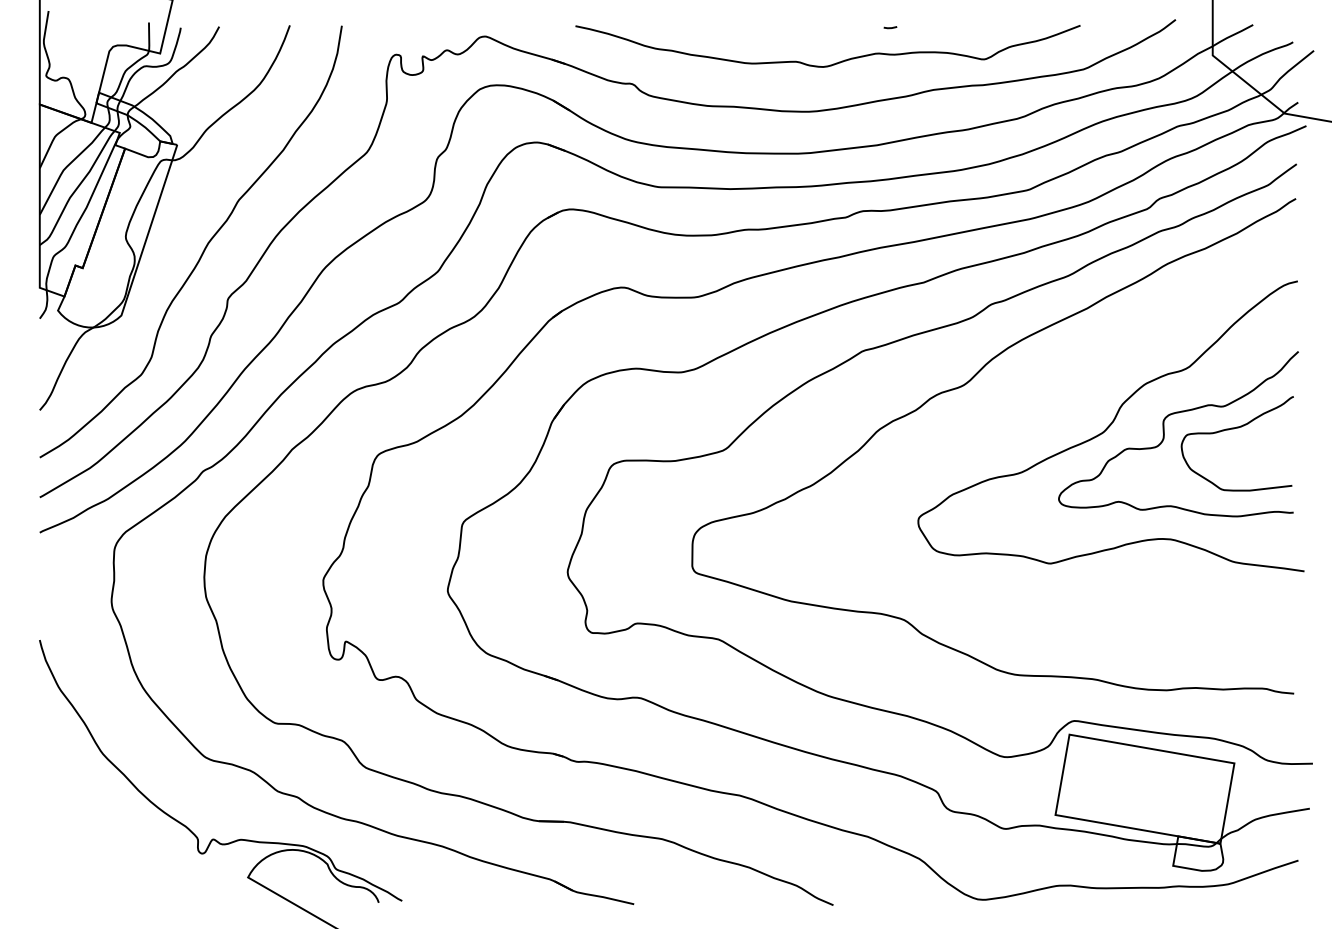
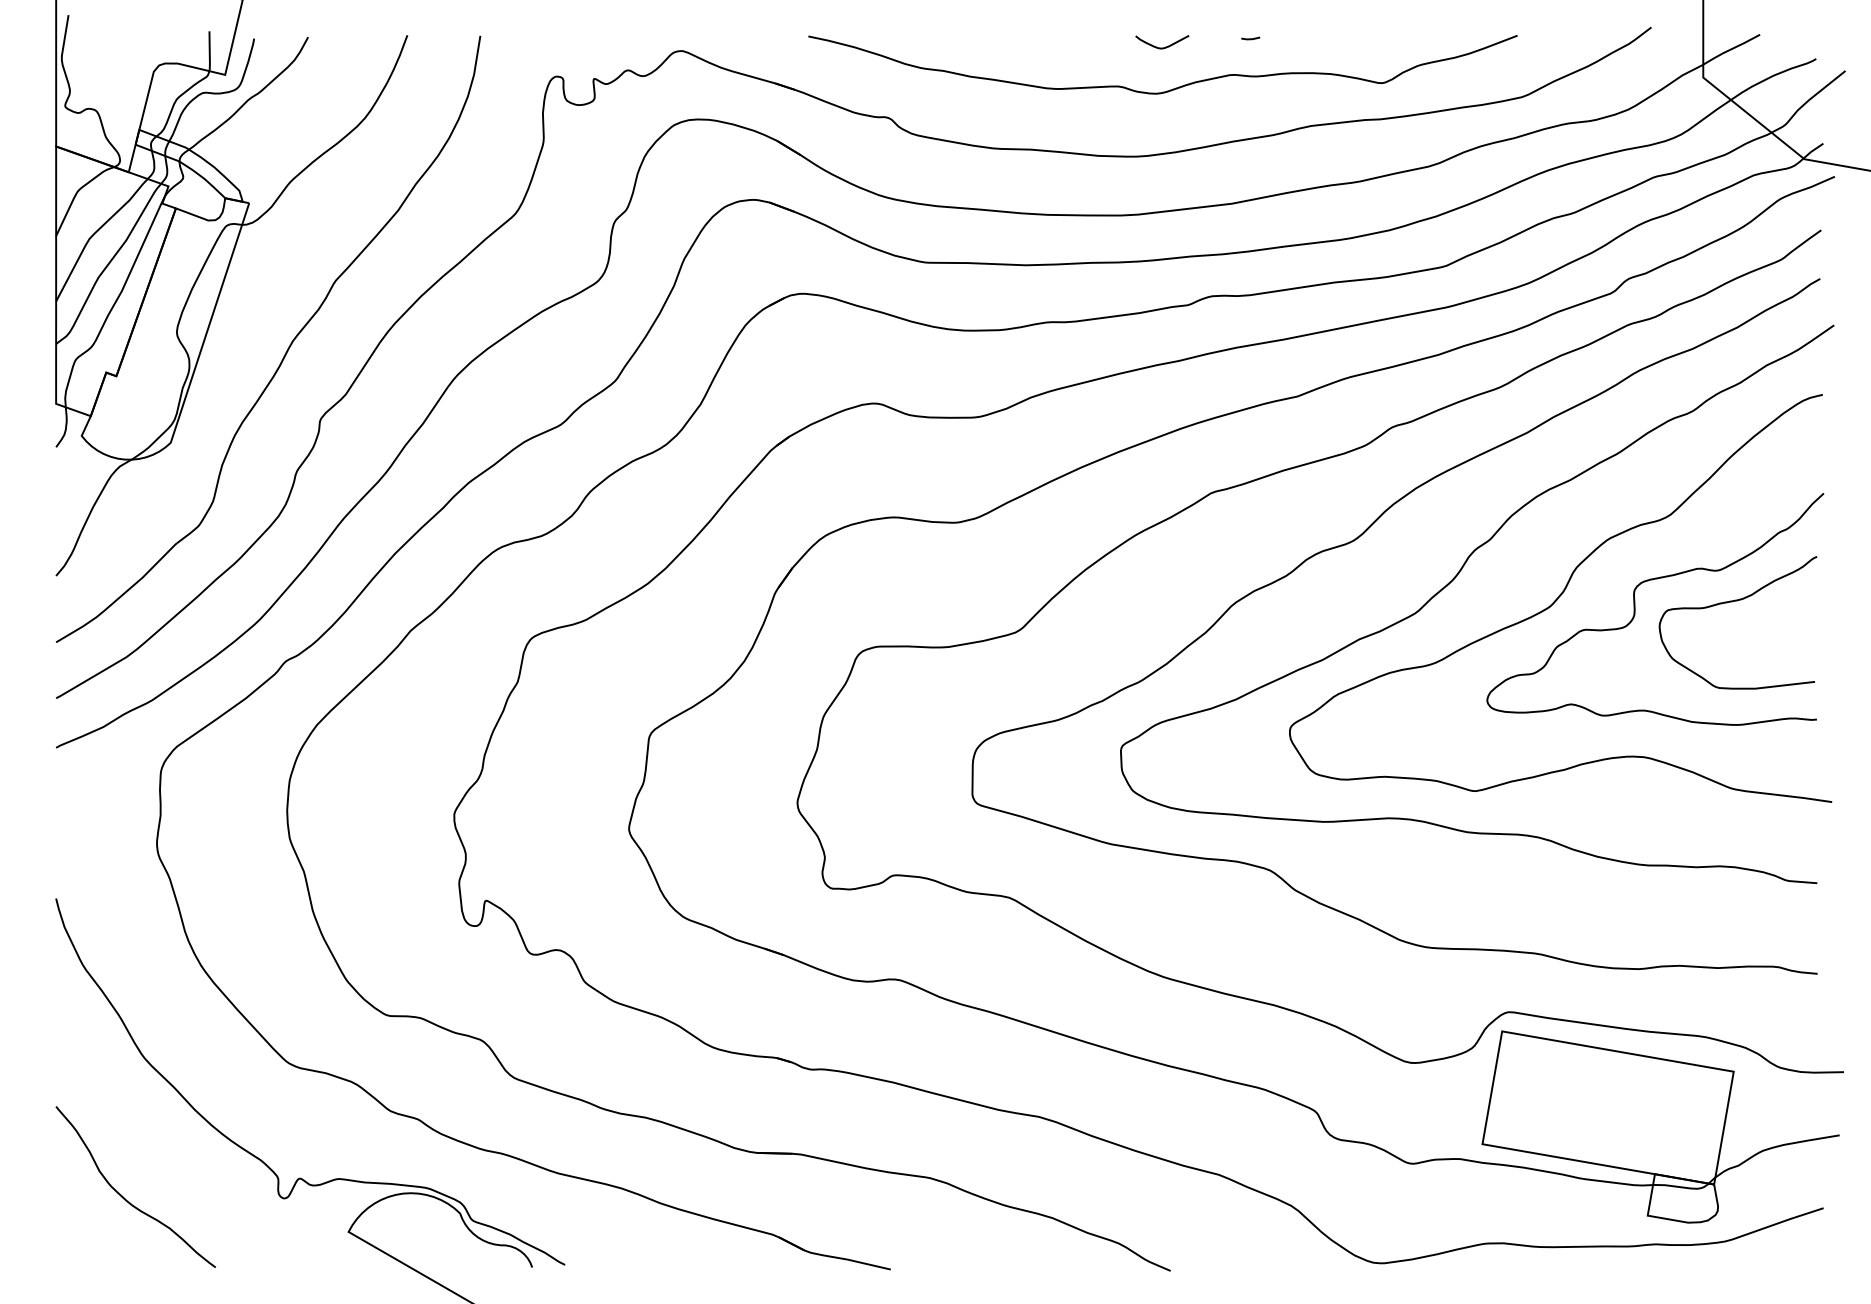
curve: (829, 33) -> (1165, 46), added
curve: (1034, 413) -> (1453, 580), added
curve: (88, 852) -> (124, 1197), added

